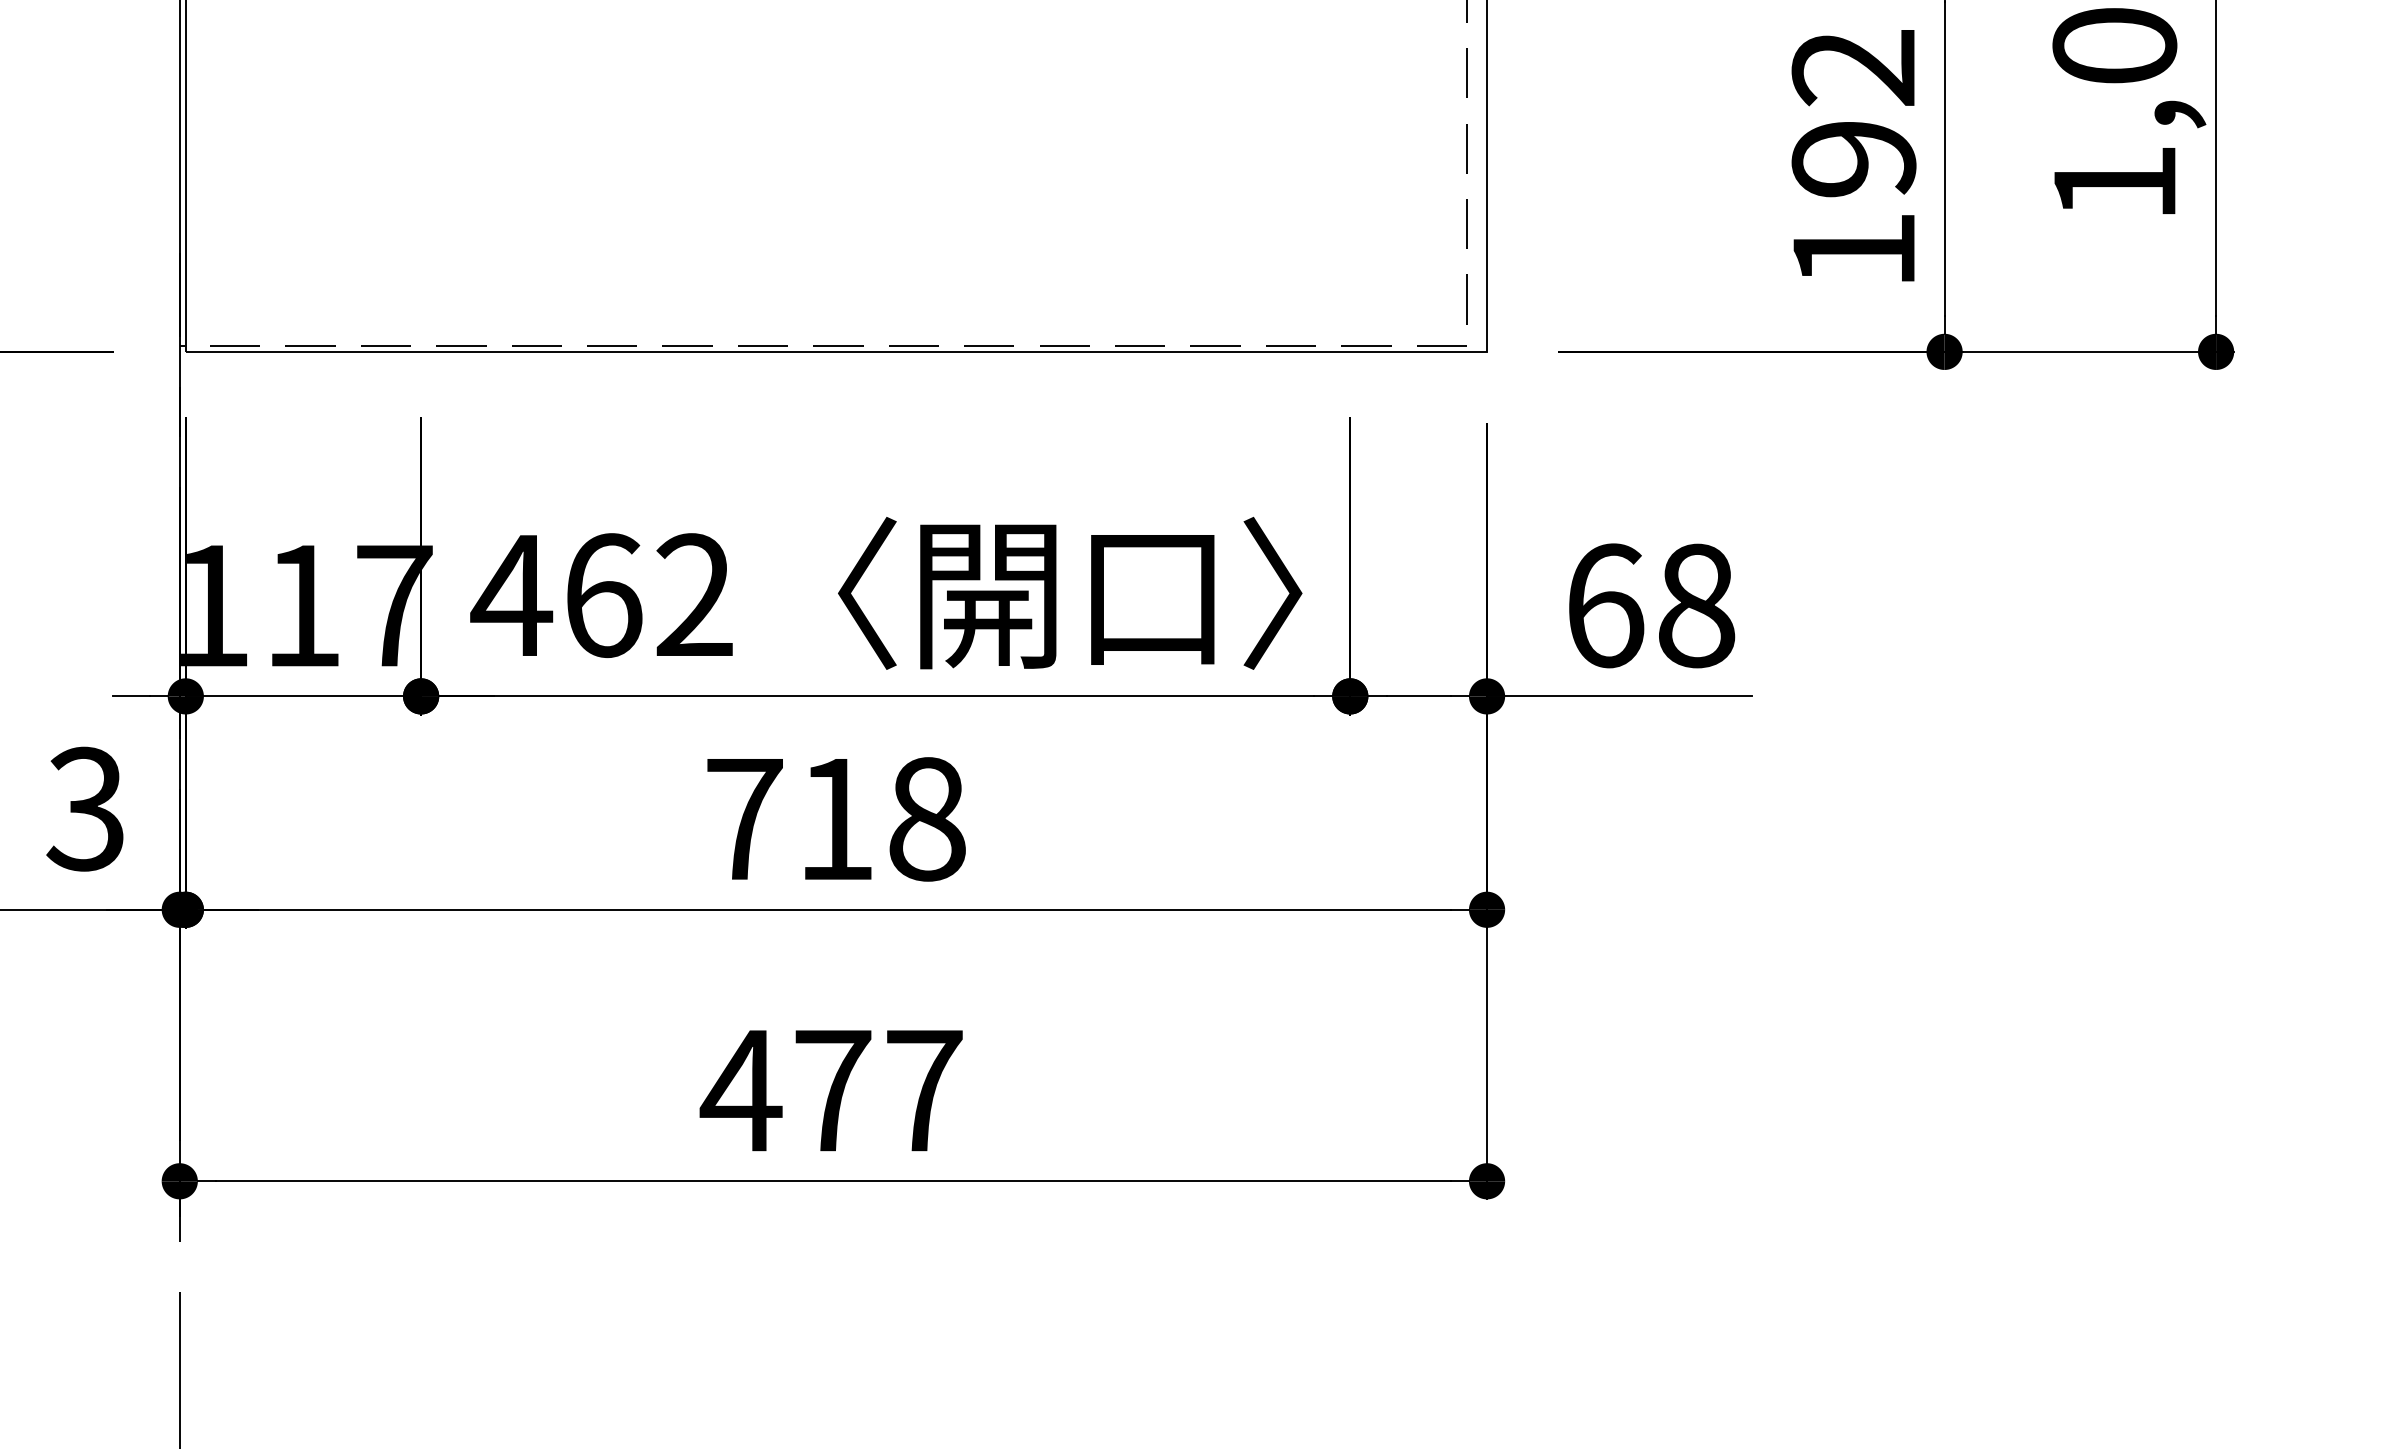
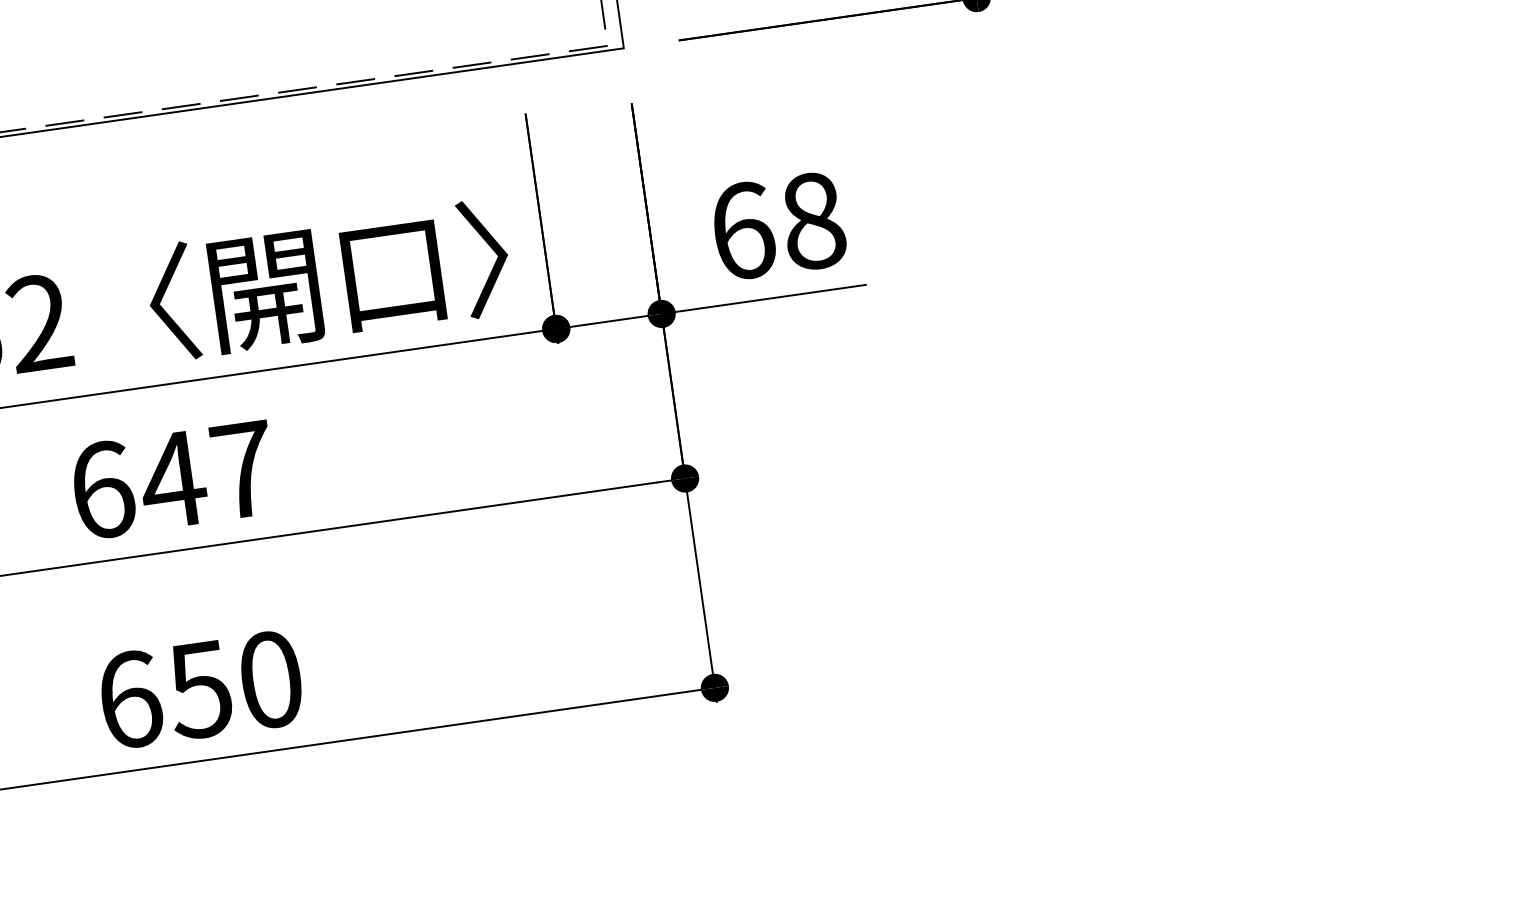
text: (836, 818) -> (173, 479), 718 -> 647
text: (830, 1090) -> (198, 689), 477 -> 650

